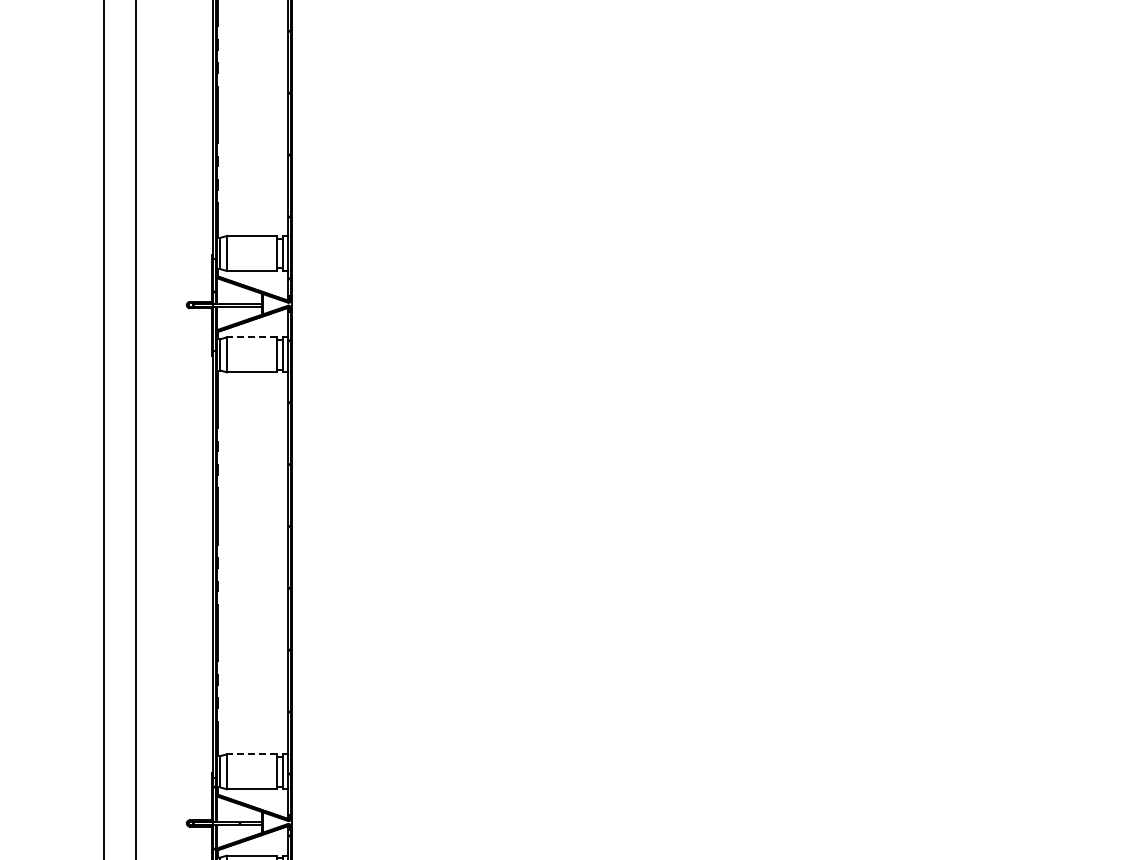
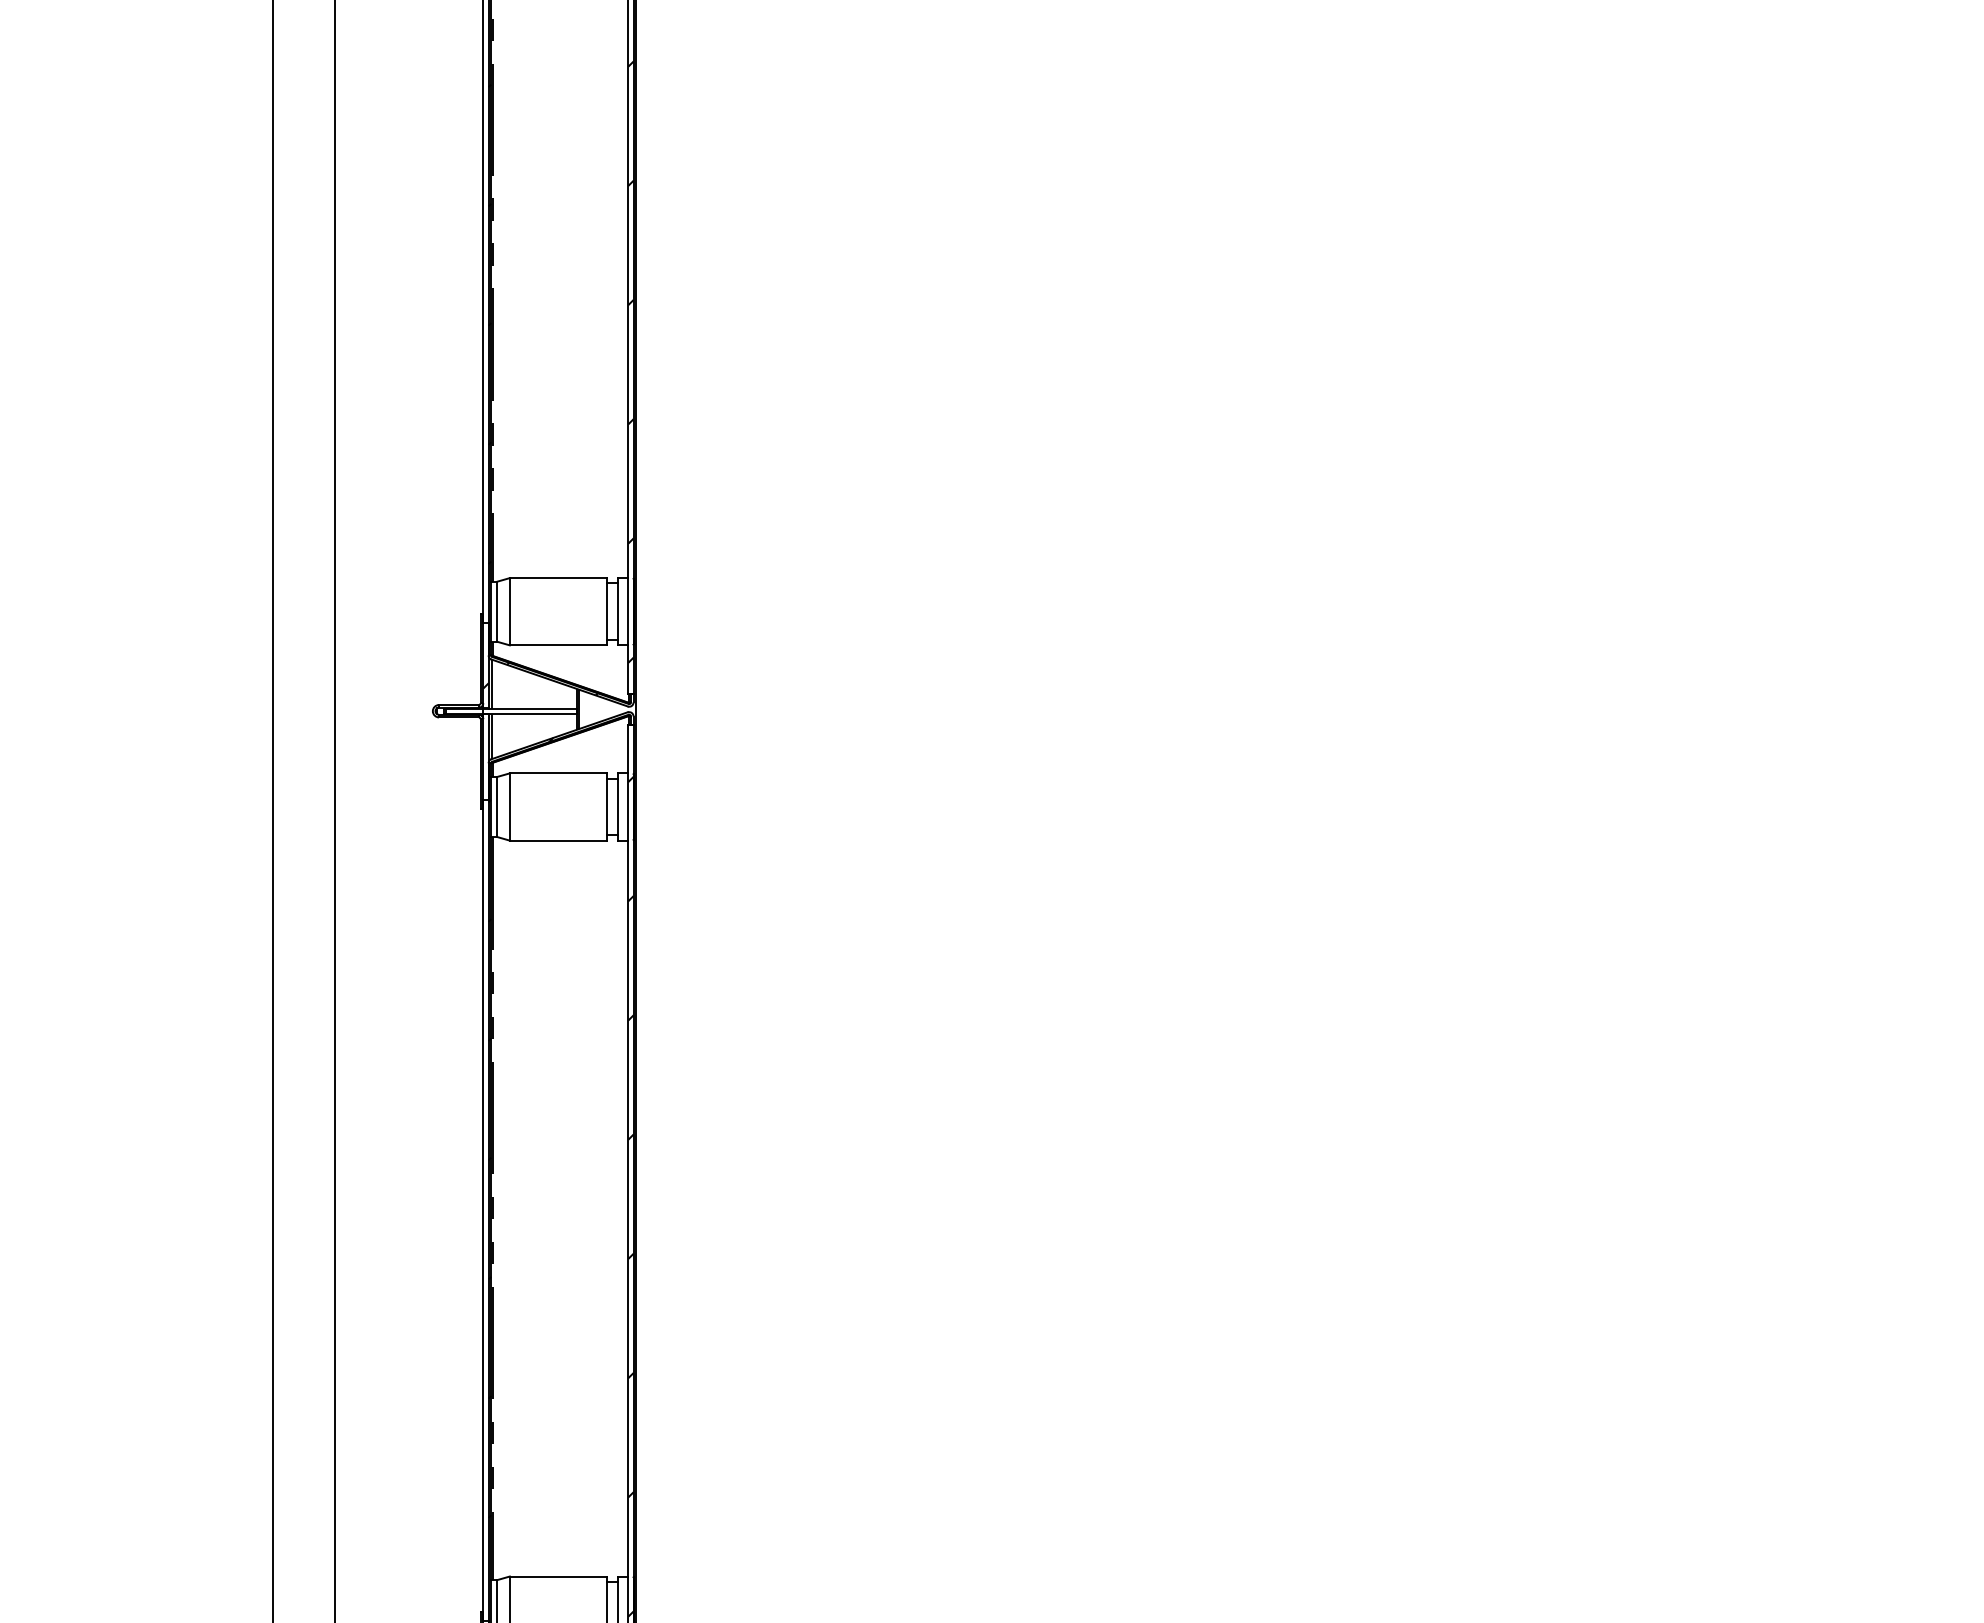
line: (251, 337) -> (557, 773), dashed -> solid
line: (251, 754) -> (557, 1576), dashed -> solid

